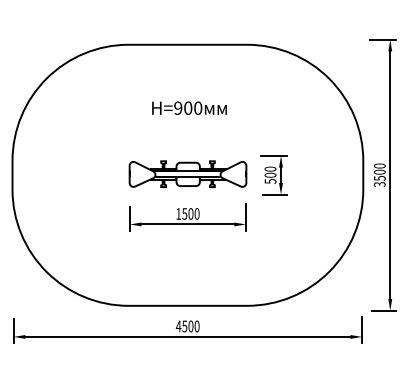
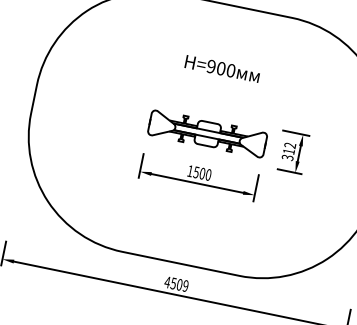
text: (270, 174) -> (289, 150), 500 -> 312
text: (196, 326) -> (185, 286), 4500 -> 4509

